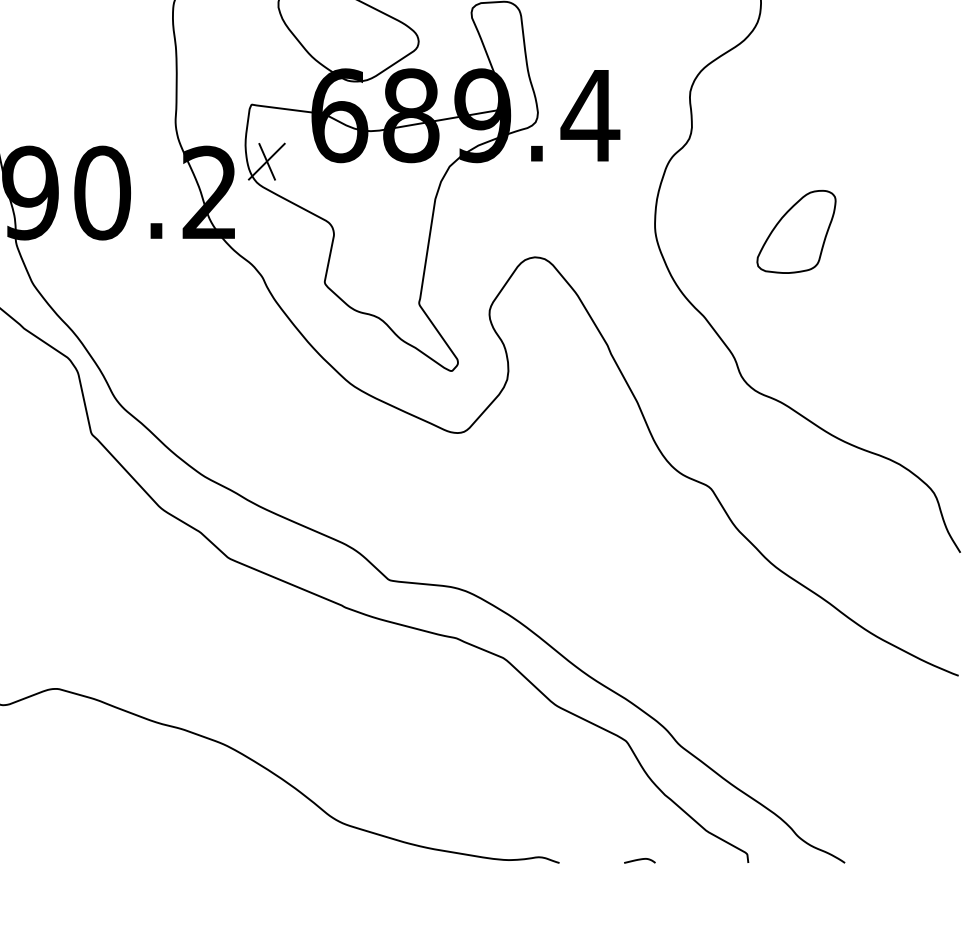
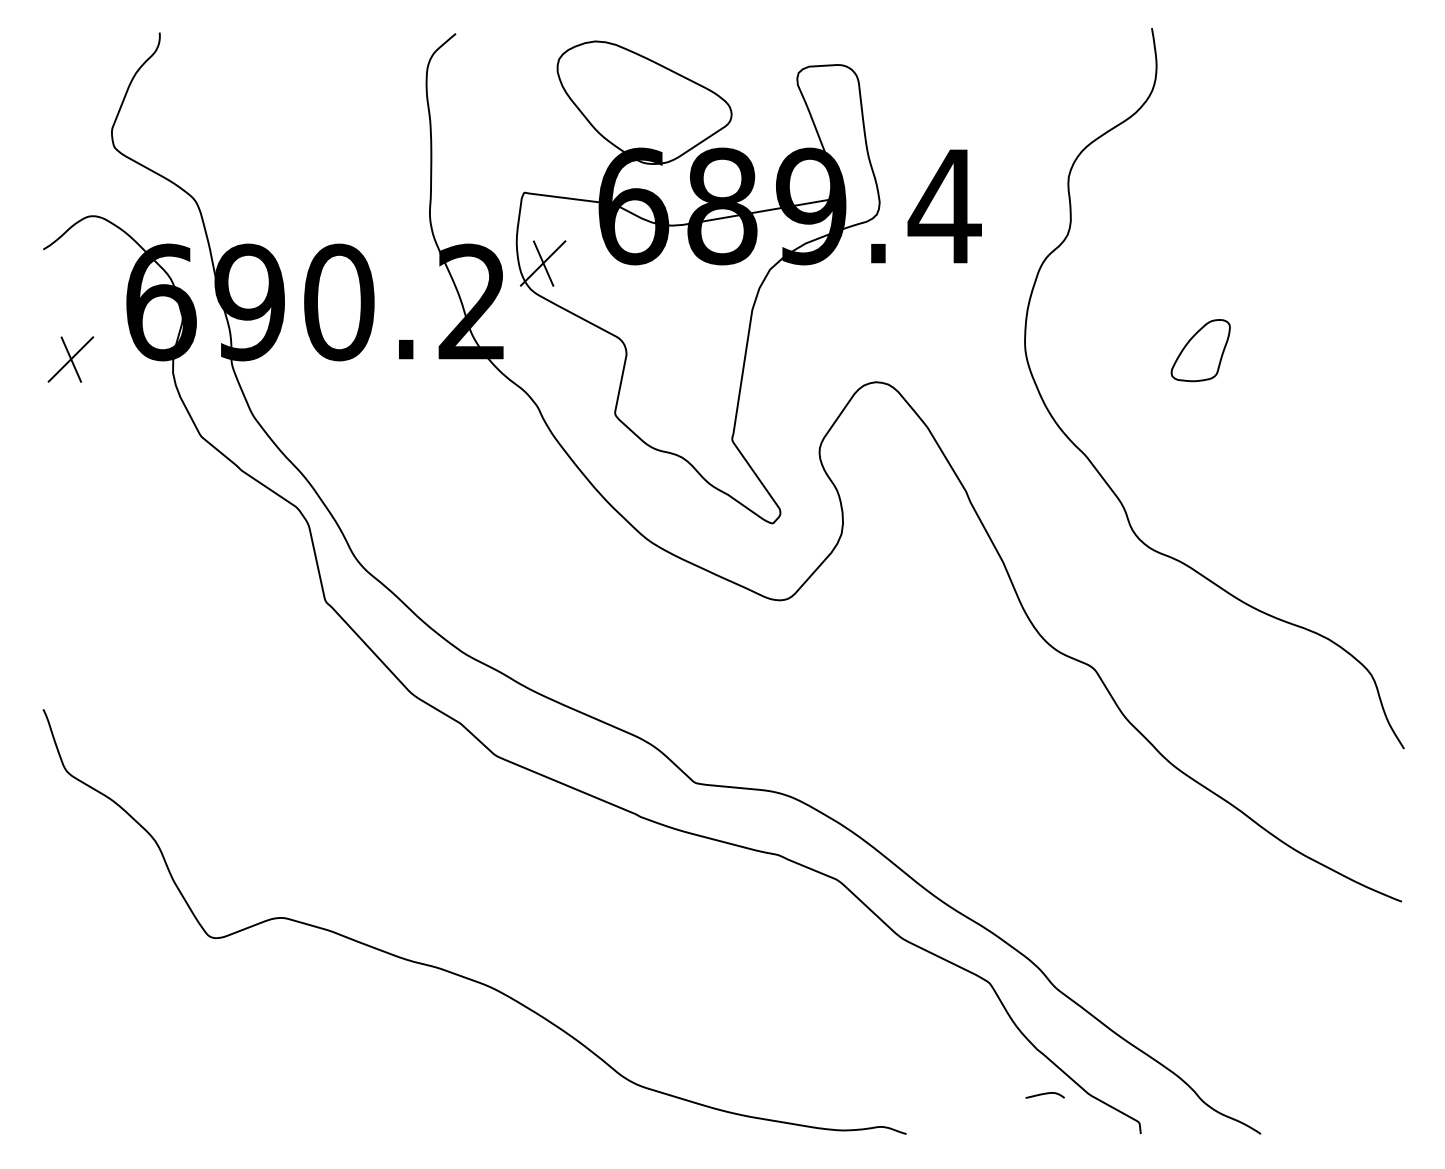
part: (796, 231) -> (1200, 350), size x0.6
curve: (639, 860) -> (1044, 1094), moved

